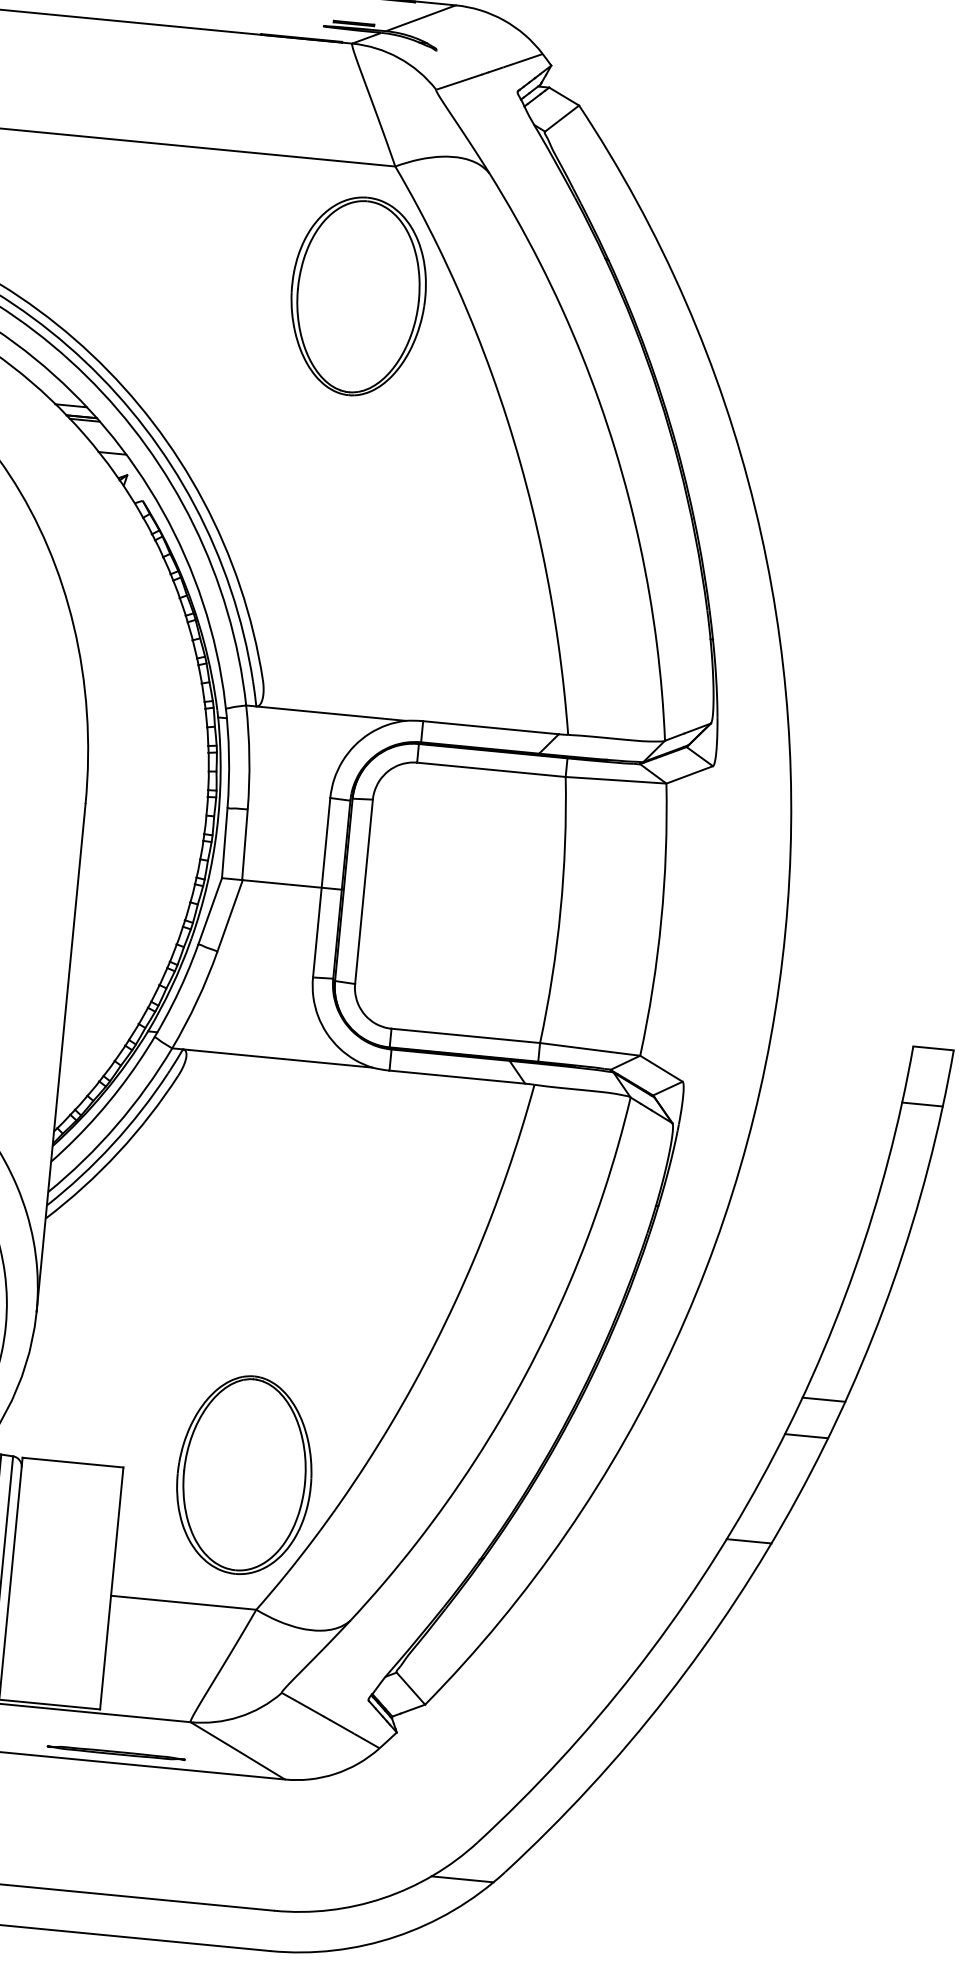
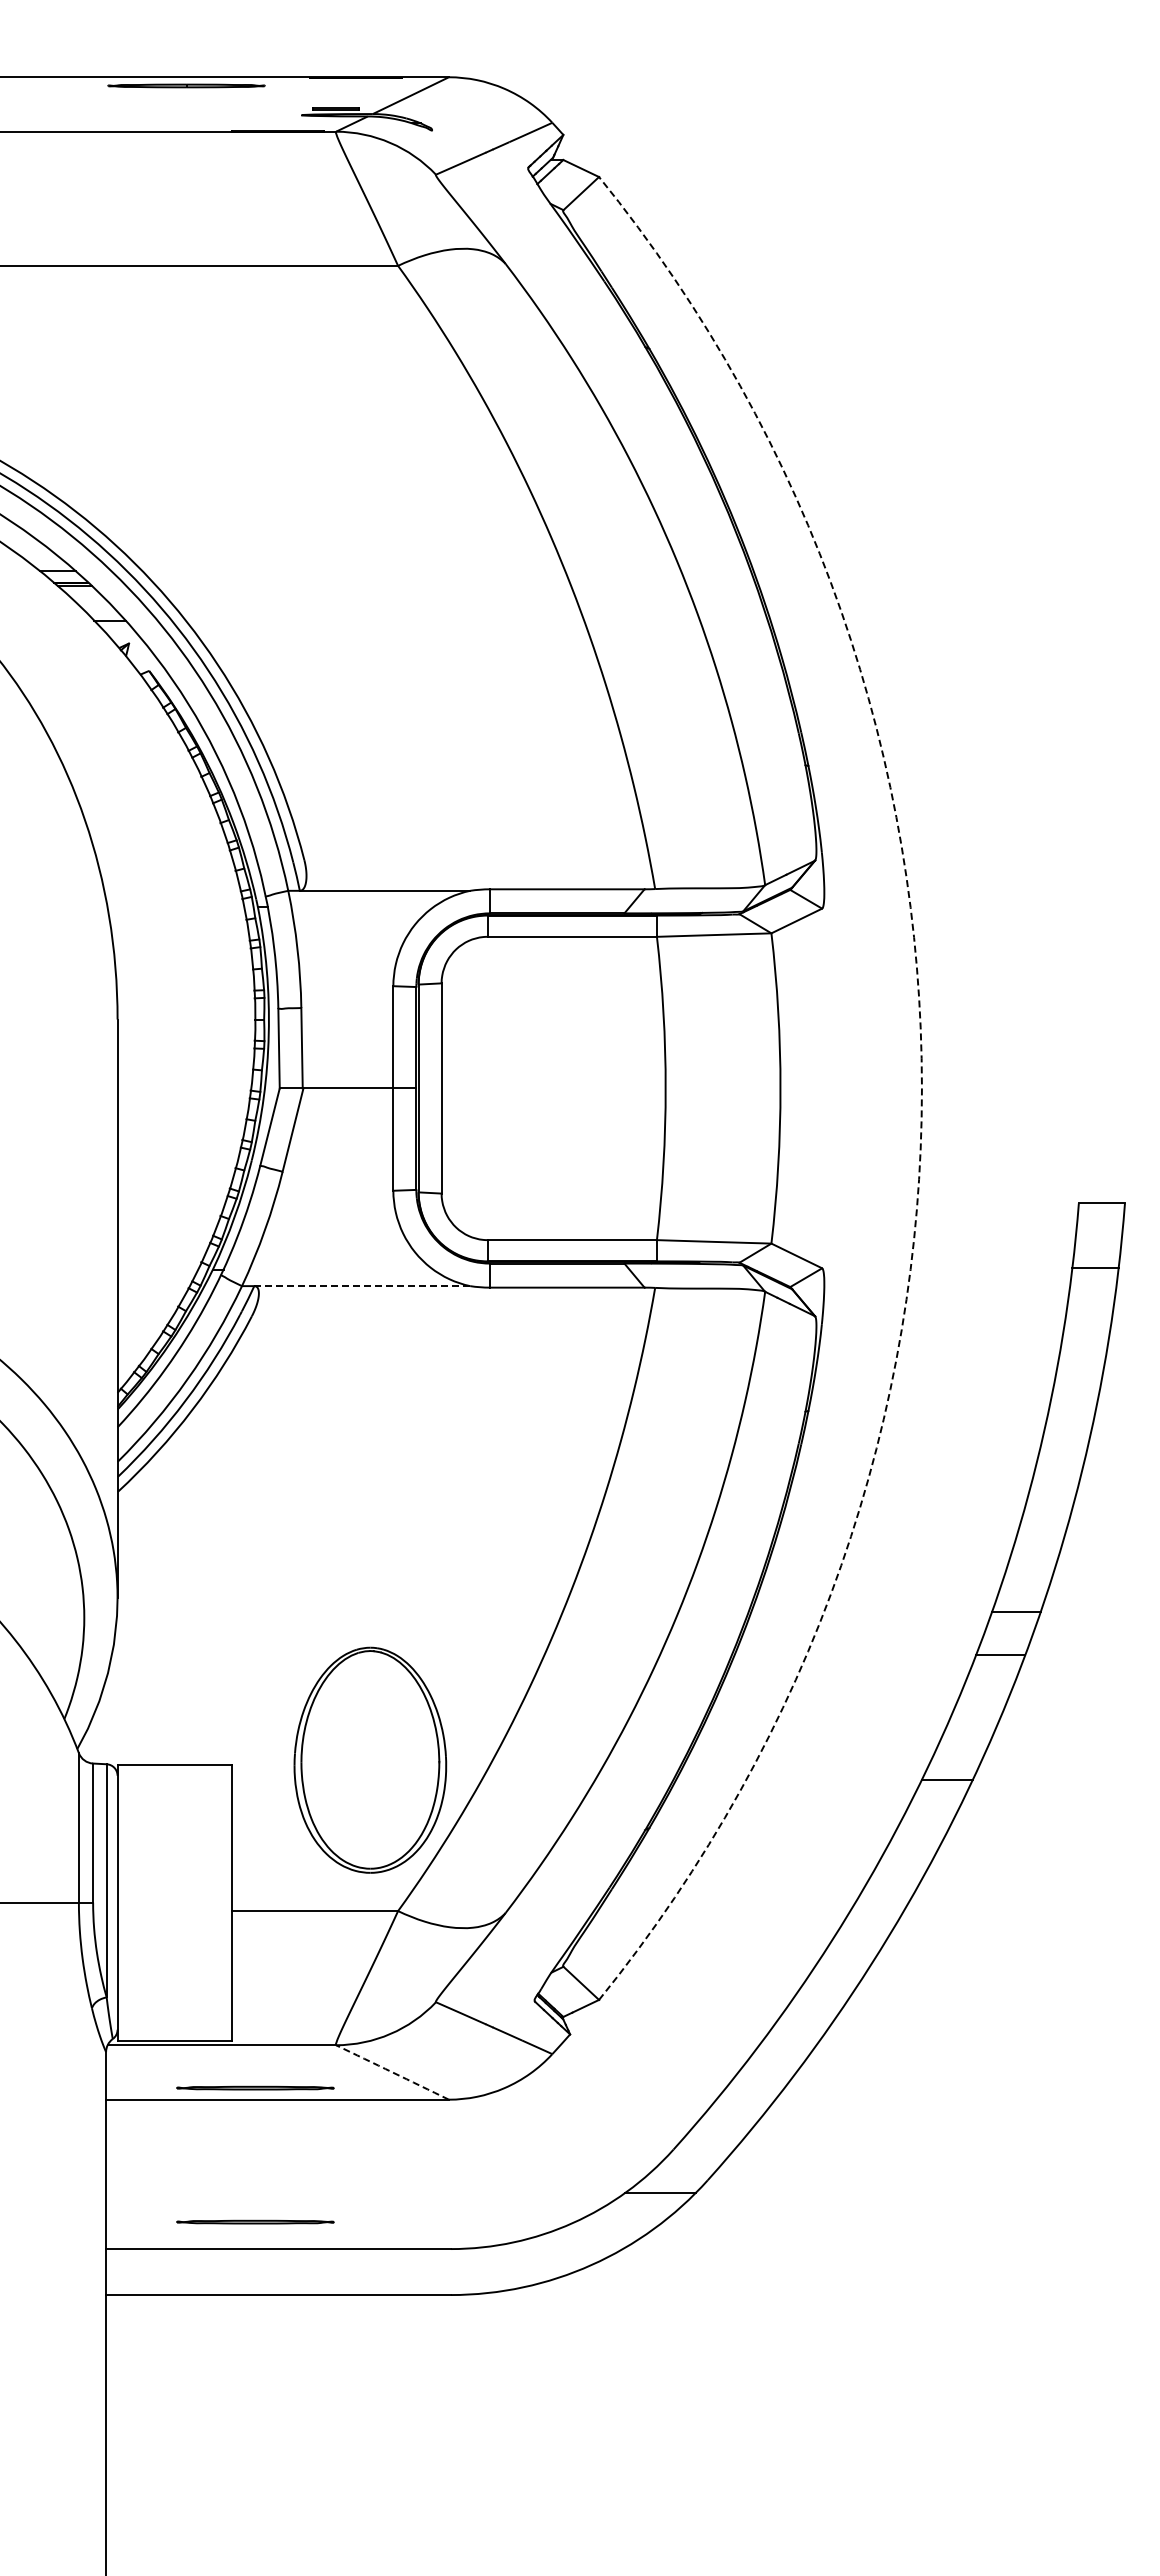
part: (358, 296) -> (370, 416), removed
arc: (784, 932) -> (921, 1088), solid -> dashed
line: (277, 1058) -> (362, 1286), solid -> dashed
arc: (237, 1750) -> (392, 2072), solid -> dashed
part: (105, 1870) -> (255, 2221), added

